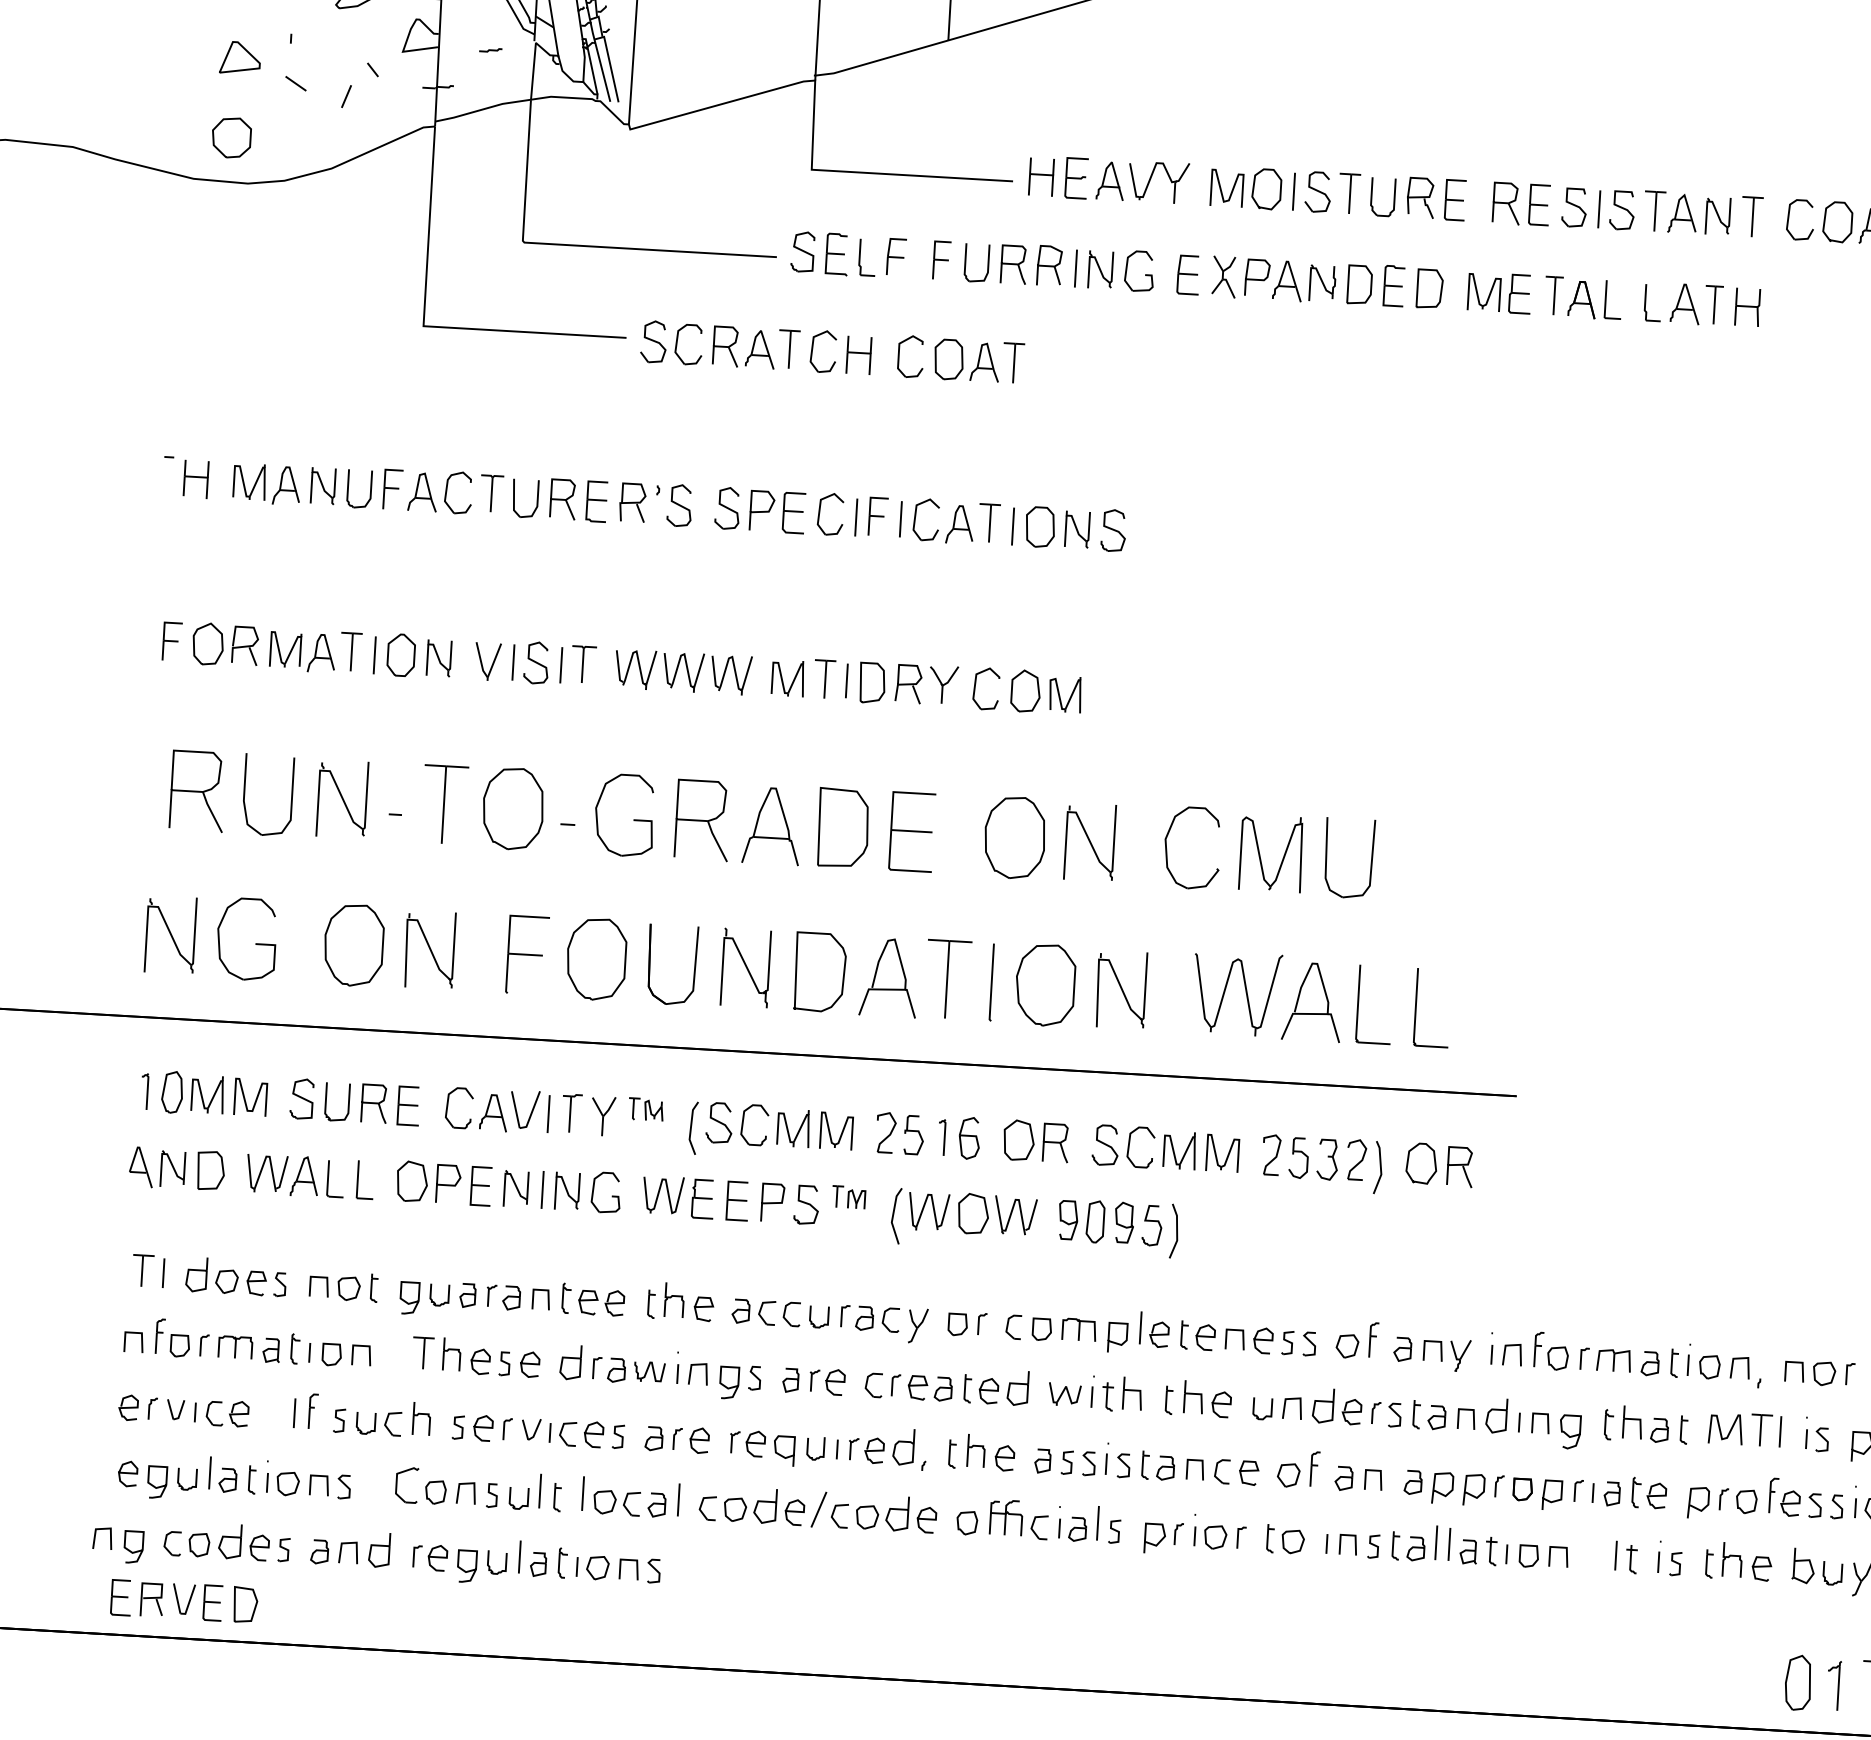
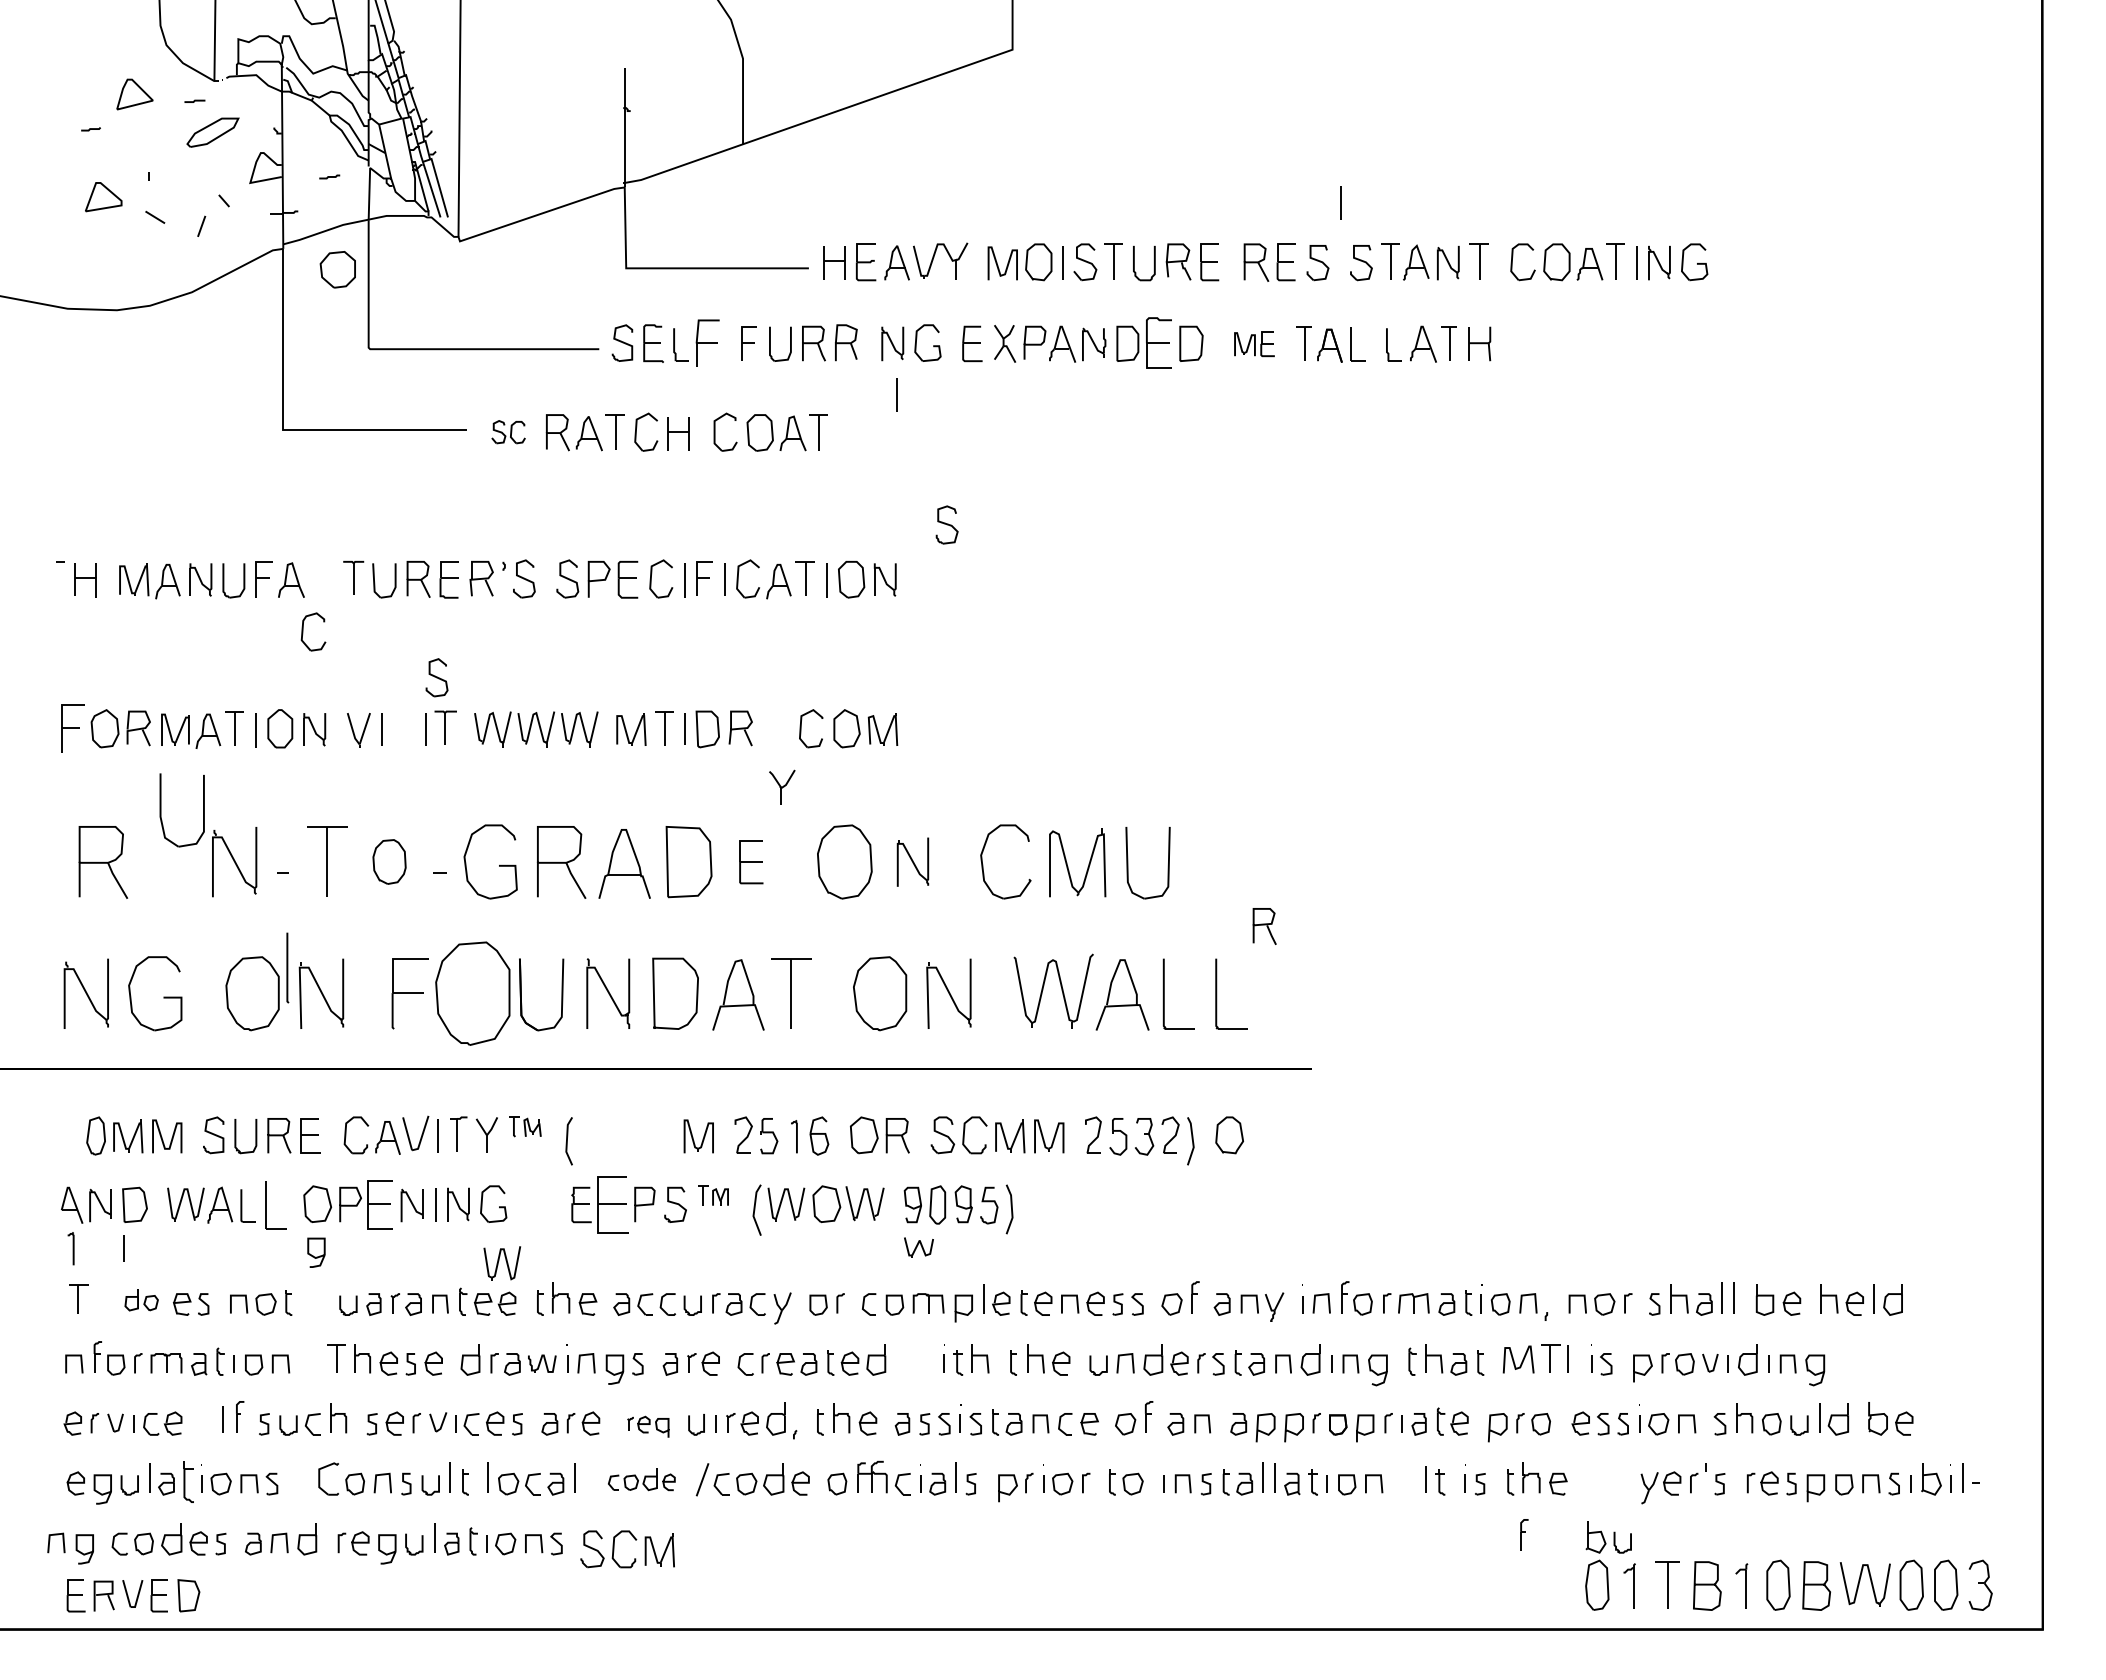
part: (231, 137) -> (337, 269), moved
line: (1599, 208) -> (1340, 202), moved
part: (895, 256) -> (706, 342), size x1.4
line: (1075, 268) -> (896, 394), moved
part: (1393, 285) -> (1158, 342), size x1.4
part: (1499, 293) -> (1254, 344), size x0.7
part: (671, 342) -> (508, 431), size x0.6
part: (447, 491) -> (303, 631), moved
part: (1113, 530) -> (946, 524), moved
part: (172, 641) -> (72, 728), size x1.4
part: (535, 662) -> (436, 677), moved
part: (943, 683) -> (782, 786), moved
part: (245, 794) -> (161, 810), moved
part: (513, 808) -> (389, 861), size x0.6
part: (912, 832) -> (751, 862), size x0.6
part: (1089, 842) -> (912, 862), size x0.7
part: (596, 959) -> (472, 993), size x1.4
line: (991, 981) -> (287, 967), moved
part: (144, 1091) -> (70, 1248), moved
part: (765, 1135) -> (634, 1558), moved
part: (1460, 1167) -> (1264, 926), moved
part: (364, 1180) -> (274, 1205), size x1.4
part: (481, 1185) -> (380, 1204), size x1.4
part: (663, 1195) -> (502, 1263), moved
part: (737, 1200) -> (612, 1204), size x1.6
line: (163, 1273) -> (123, 1248), moved
part: (212, 1275) -> (141, 1299), size x0.7
curve: (409, 1302) -> (316, 1256), moved
part: (1064, 1394) -> (918, 1247), moved
part: (762, 1447) -> (648, 1426), size x0.7
part: (252, 1480) -> (188, 1482), size x1.6
part: (1773, 1494) -> (1524, 1534), moved
part: (751, 1505) -> (641, 1479), size x0.7
part: (1817, 1566) -> (1608, 1537), moved

